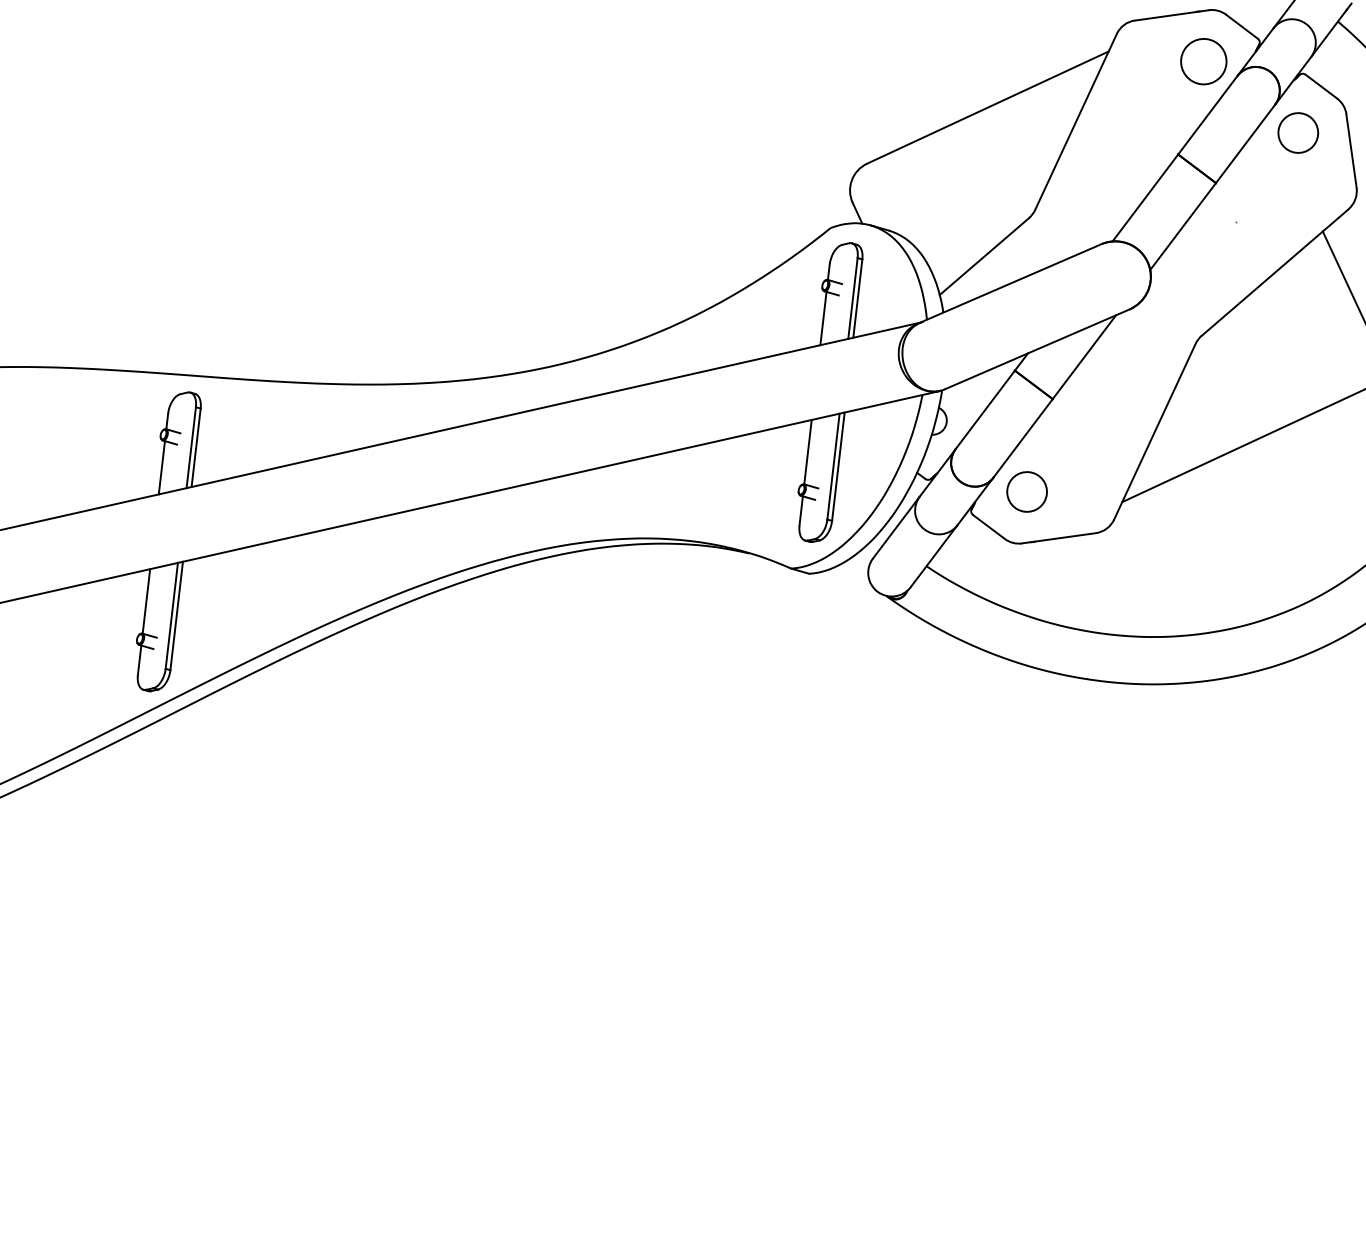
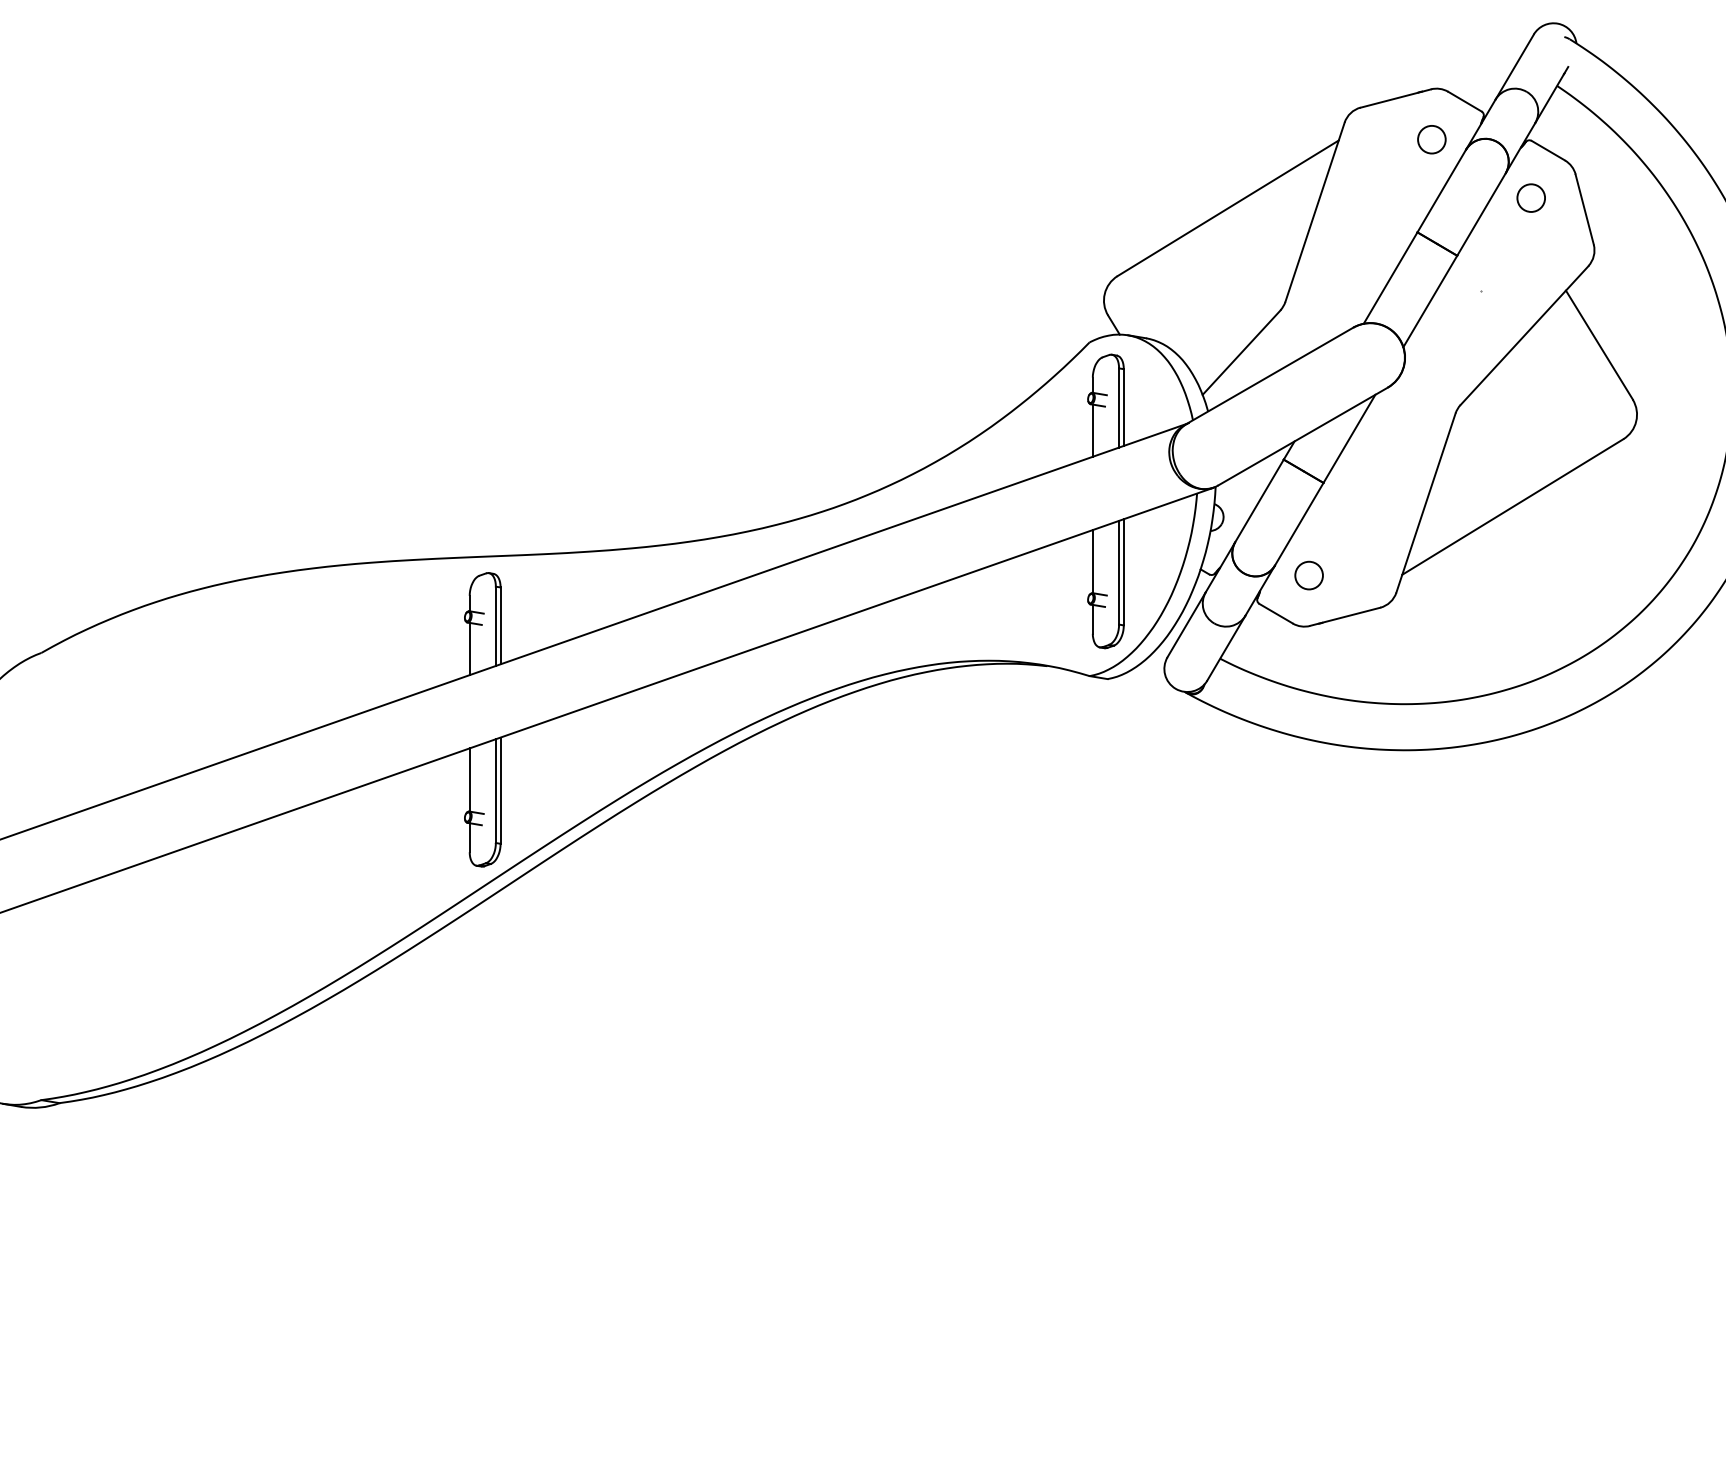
circle: (1203, 61) -> (1431, 139), size x0.62
circle: (1298, 132) -> (1531, 197), size x0.71
circle: (1026, 491) -> (1308, 575), size x0.71

